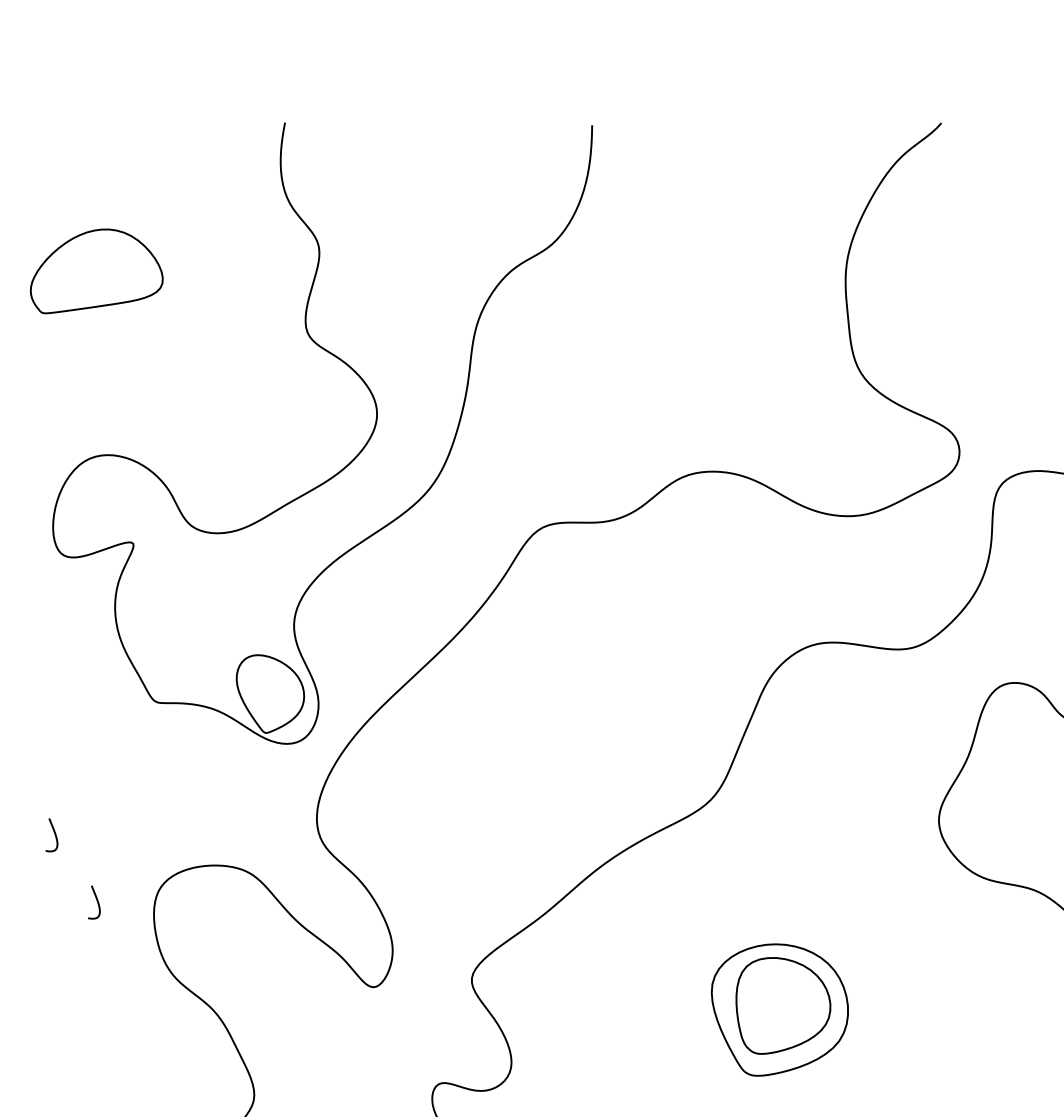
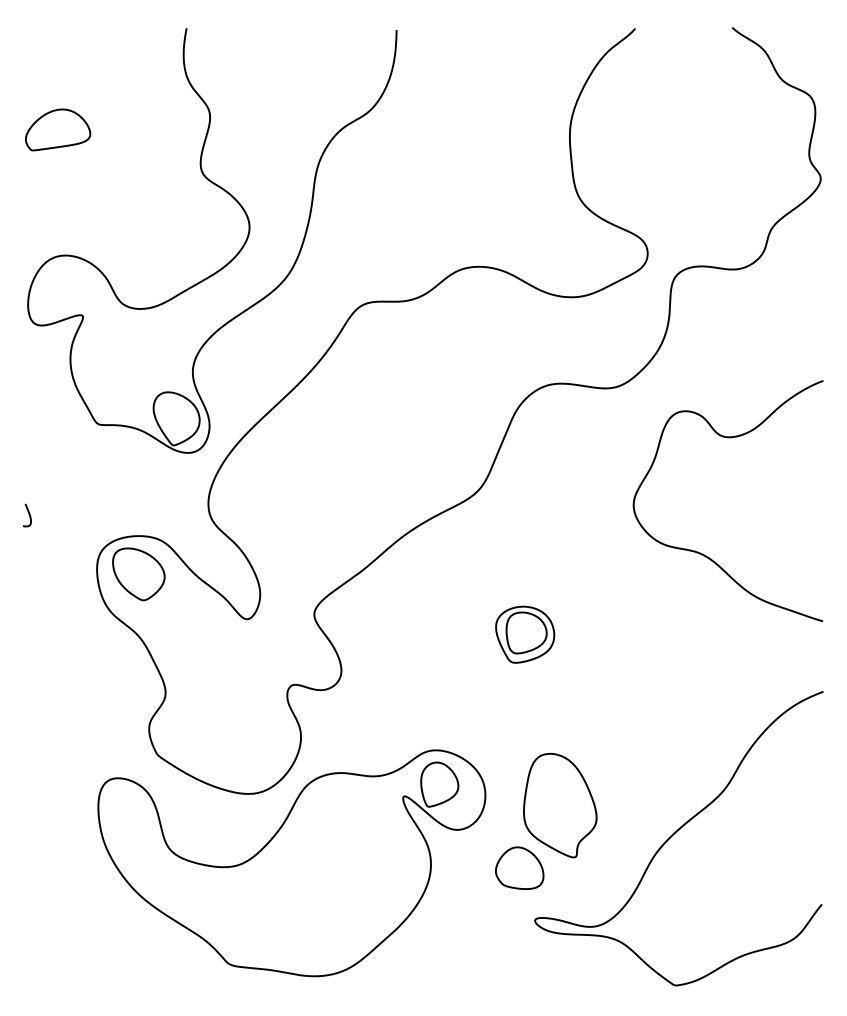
part: (97, 270) -> (58, 129), size x0.71
curve: (96, 901) -> (57, 560), removed
part: (214, 921) -> (138, 574), added
part: (780, 1009) -> (525, 634), size x0.62

